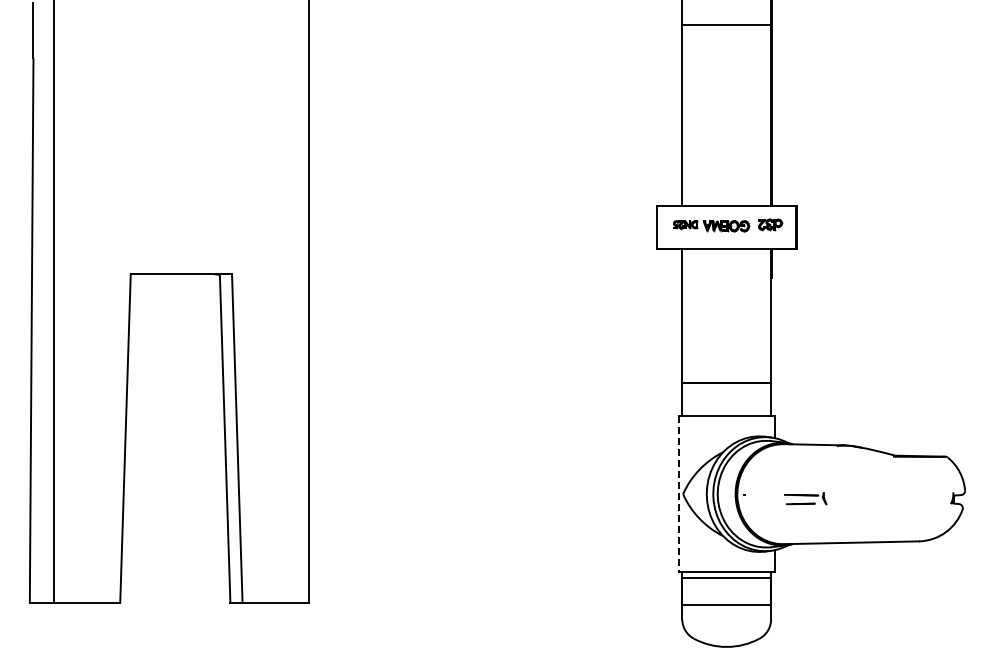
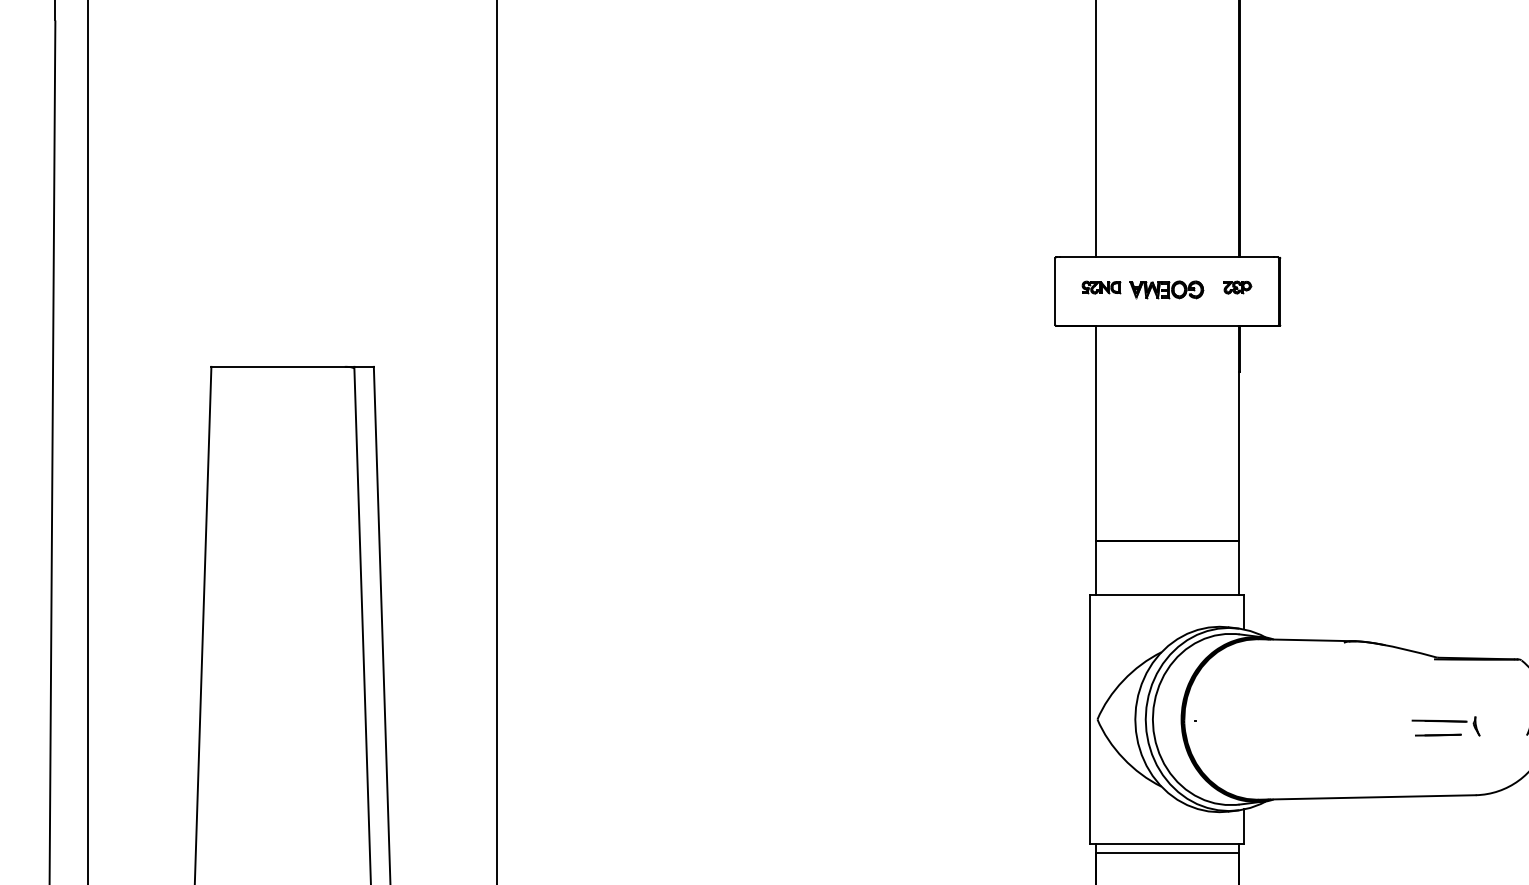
part: (770, 225) -> (1237, 288), size x0.71
line: (678, 494) -> (1089, 720), dashed -> solid
part: (805, 498) -> (1446, 726), moved

